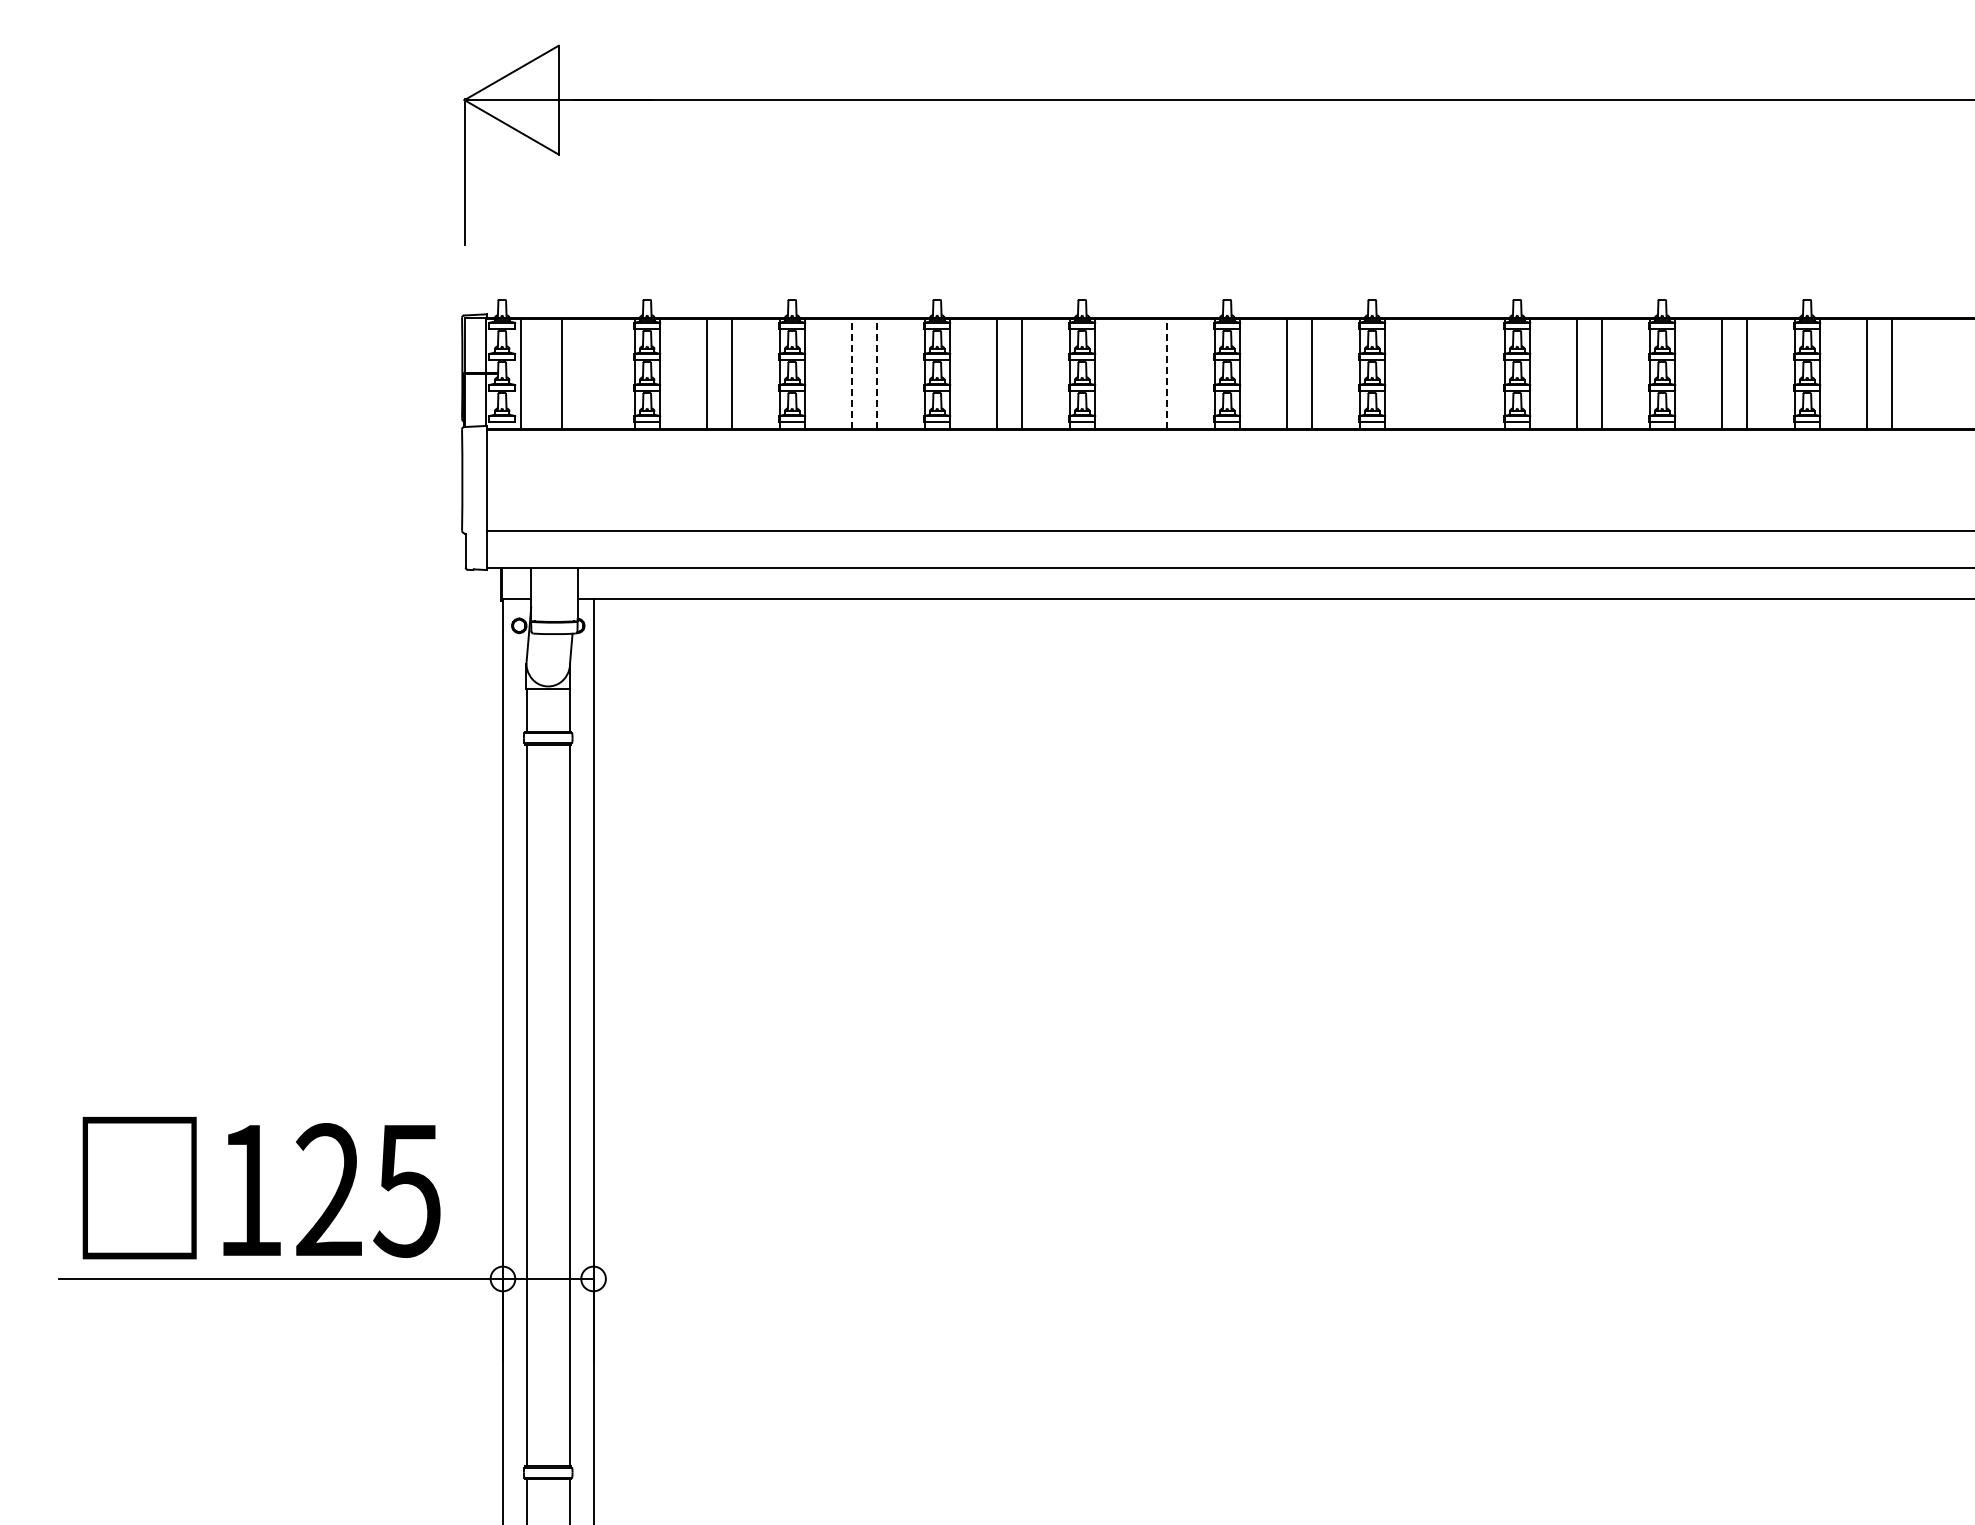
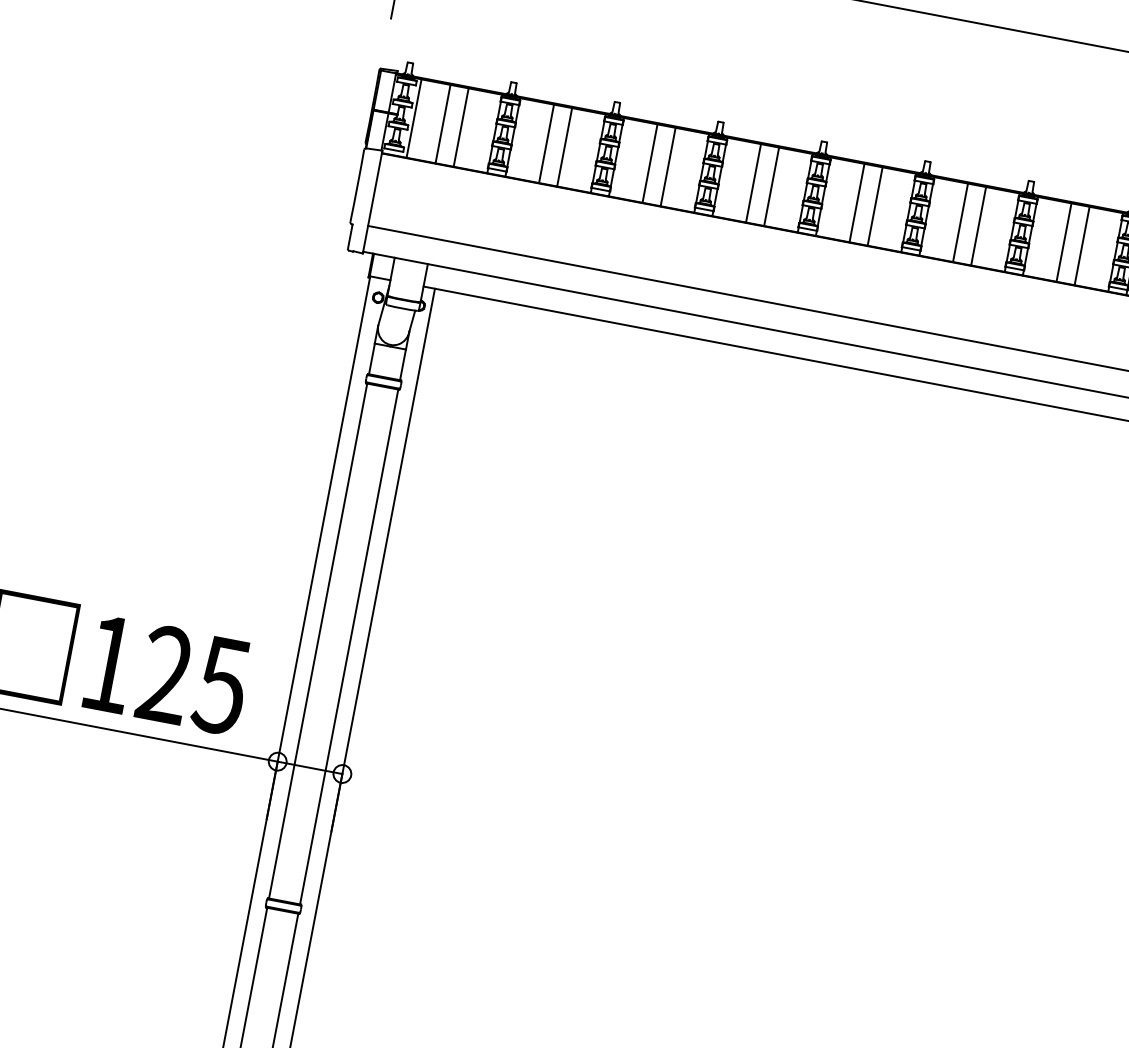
line: (587, 374) -> (461, 127), added
line: (852, 374) -> (650, 163), dashed -> solid
line: (877, 374) -> (668, 167), dashed -> solid
line: (1142, 374) -> (857, 203), added
line: (1167, 374) -> (875, 206), dashed -> solid
line: (1432, 374) -> (1064, 242), added
line: (1457, 374) -> (1082, 246), added

